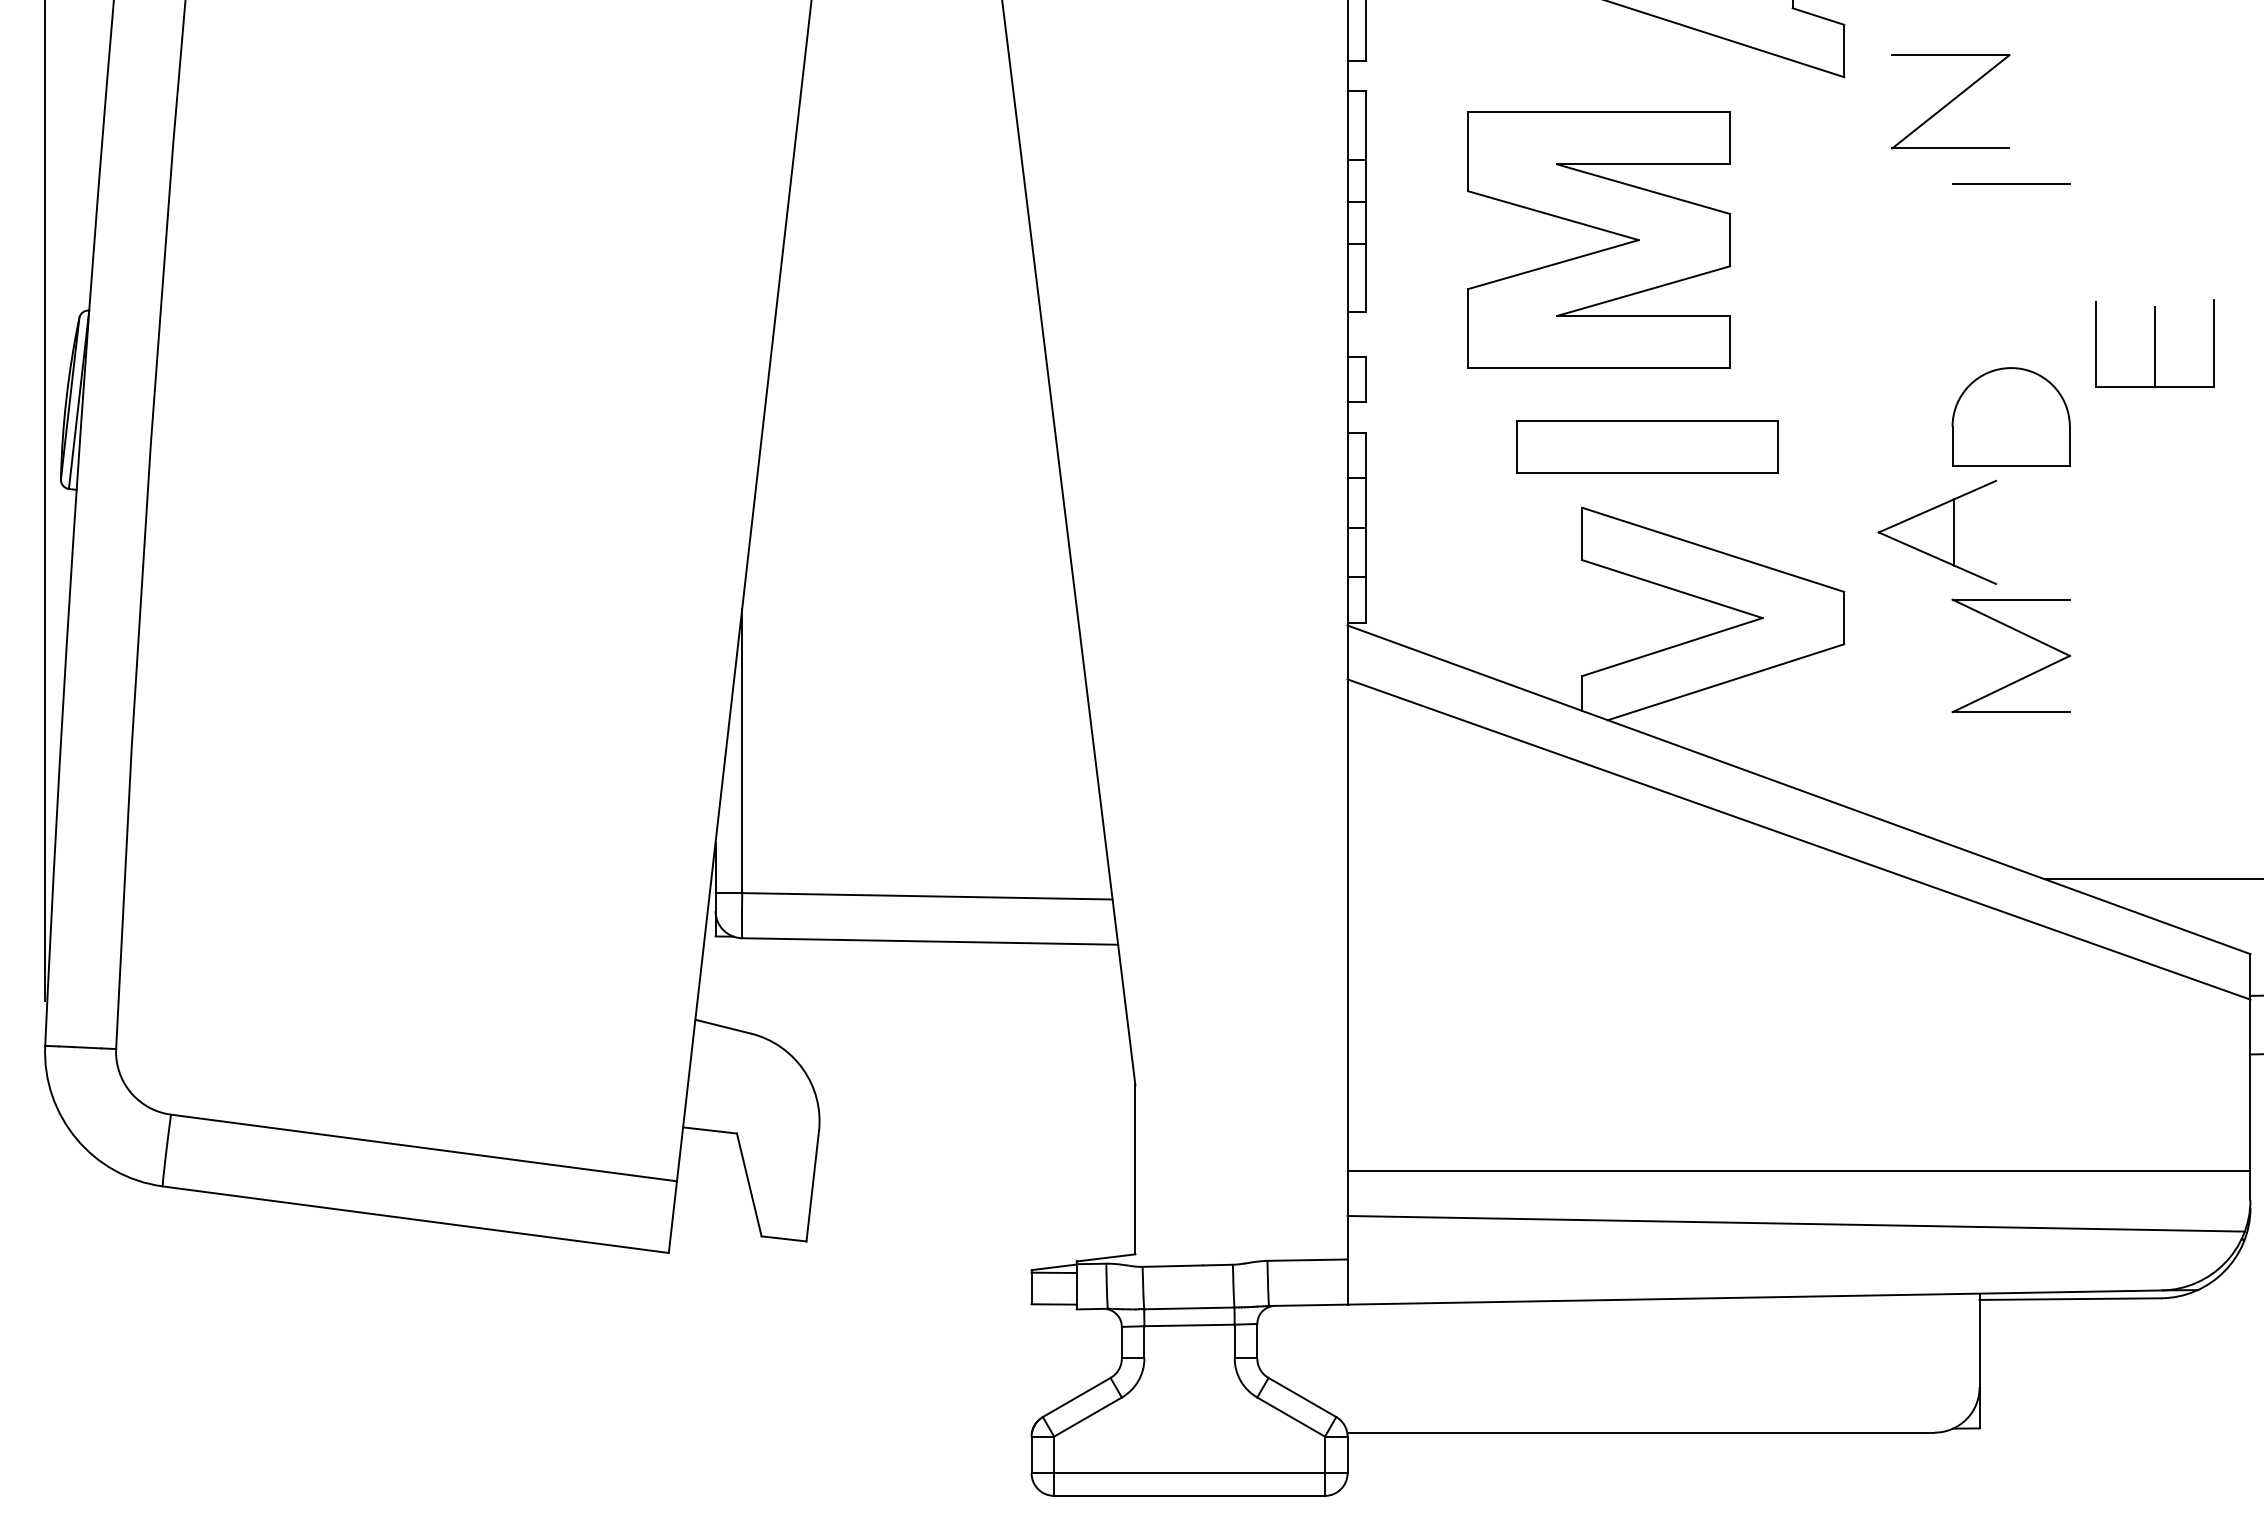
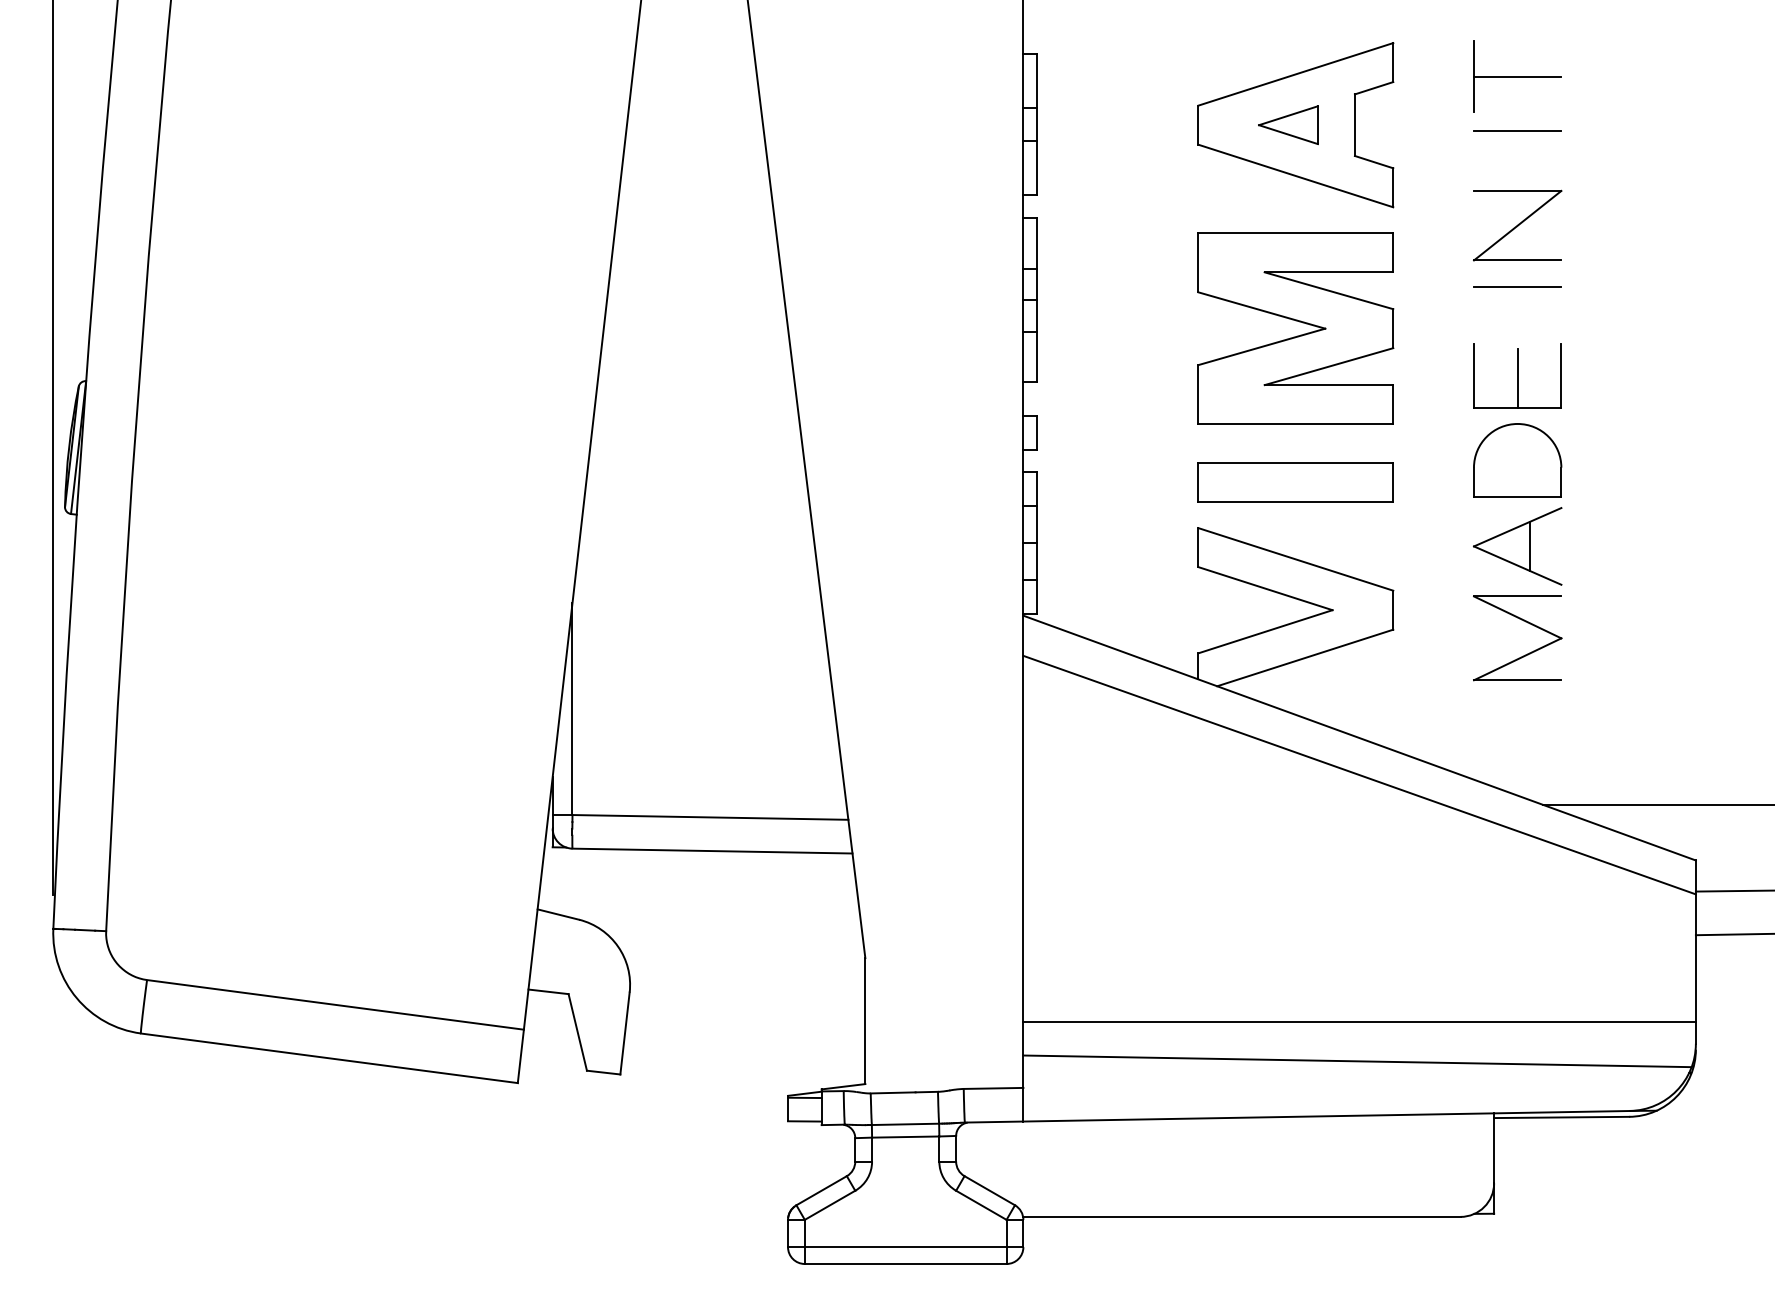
part: (1950, 101) -> (1517, 225), moved
part: (1598, 230) -> (1295, 321), moved
part: (2154, 343) -> (1517, 375), moved
part: (1647, 446) -> (1295, 482), moved
part: (1937, 532) -> (1517, 546), moved

